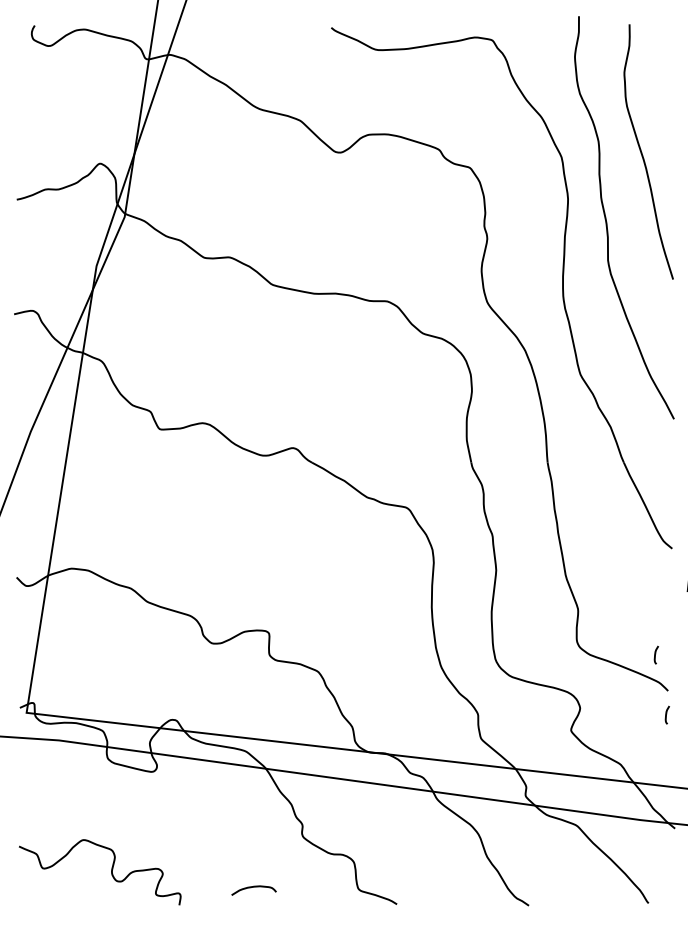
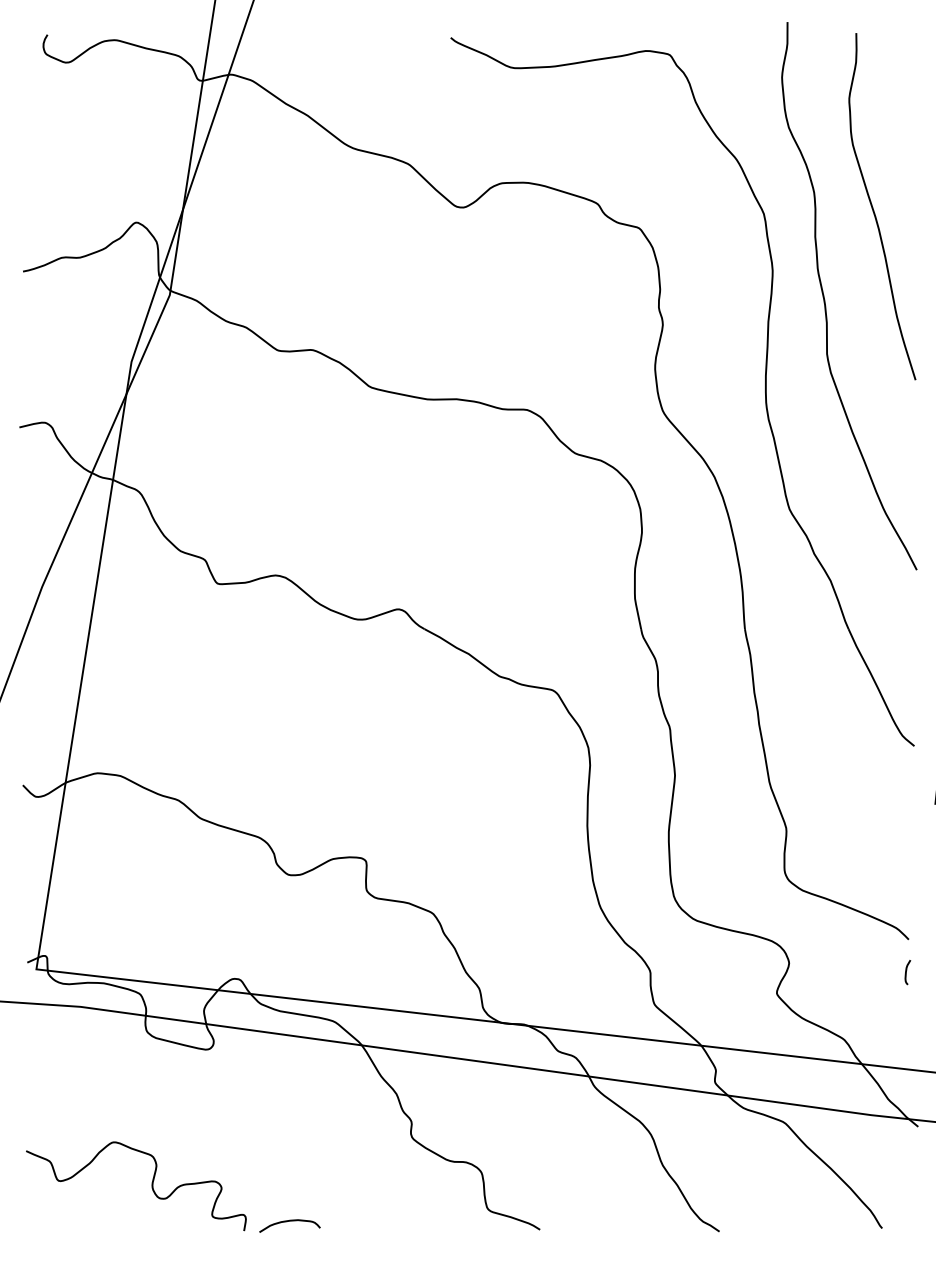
curve: (655, 654) -> (891, 890), removed
curve: (253, 887) -> (289, 1221), moved

